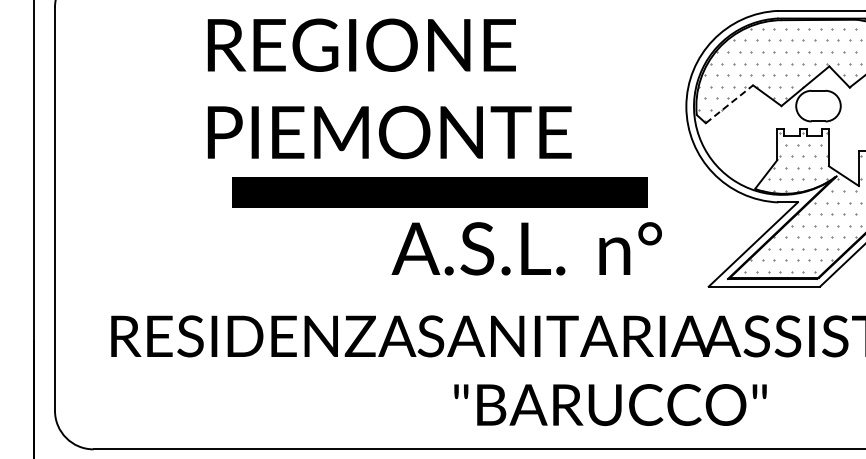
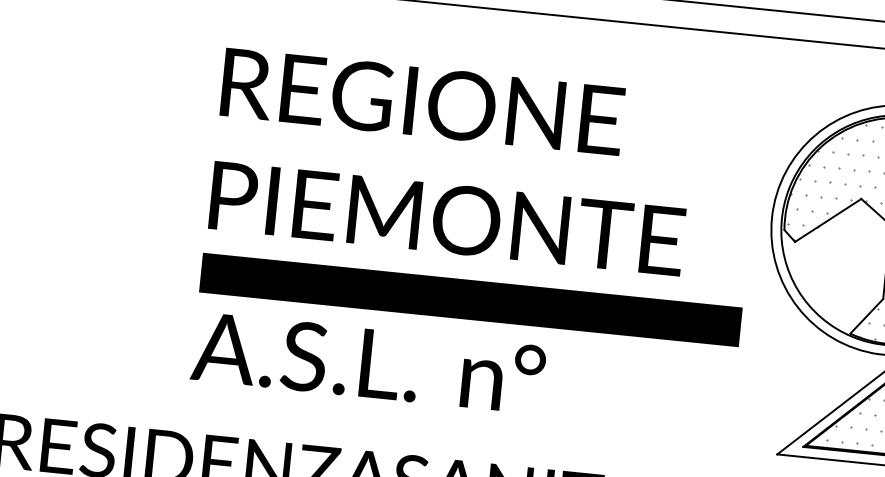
text: (389, 88) -> (452, 161), moved
line: (729, 103) -> (828, 219), dashed -> solid
part: (439, 192) -> (470, 299), moved
text: (526, 248) -> (368, 362), moved

